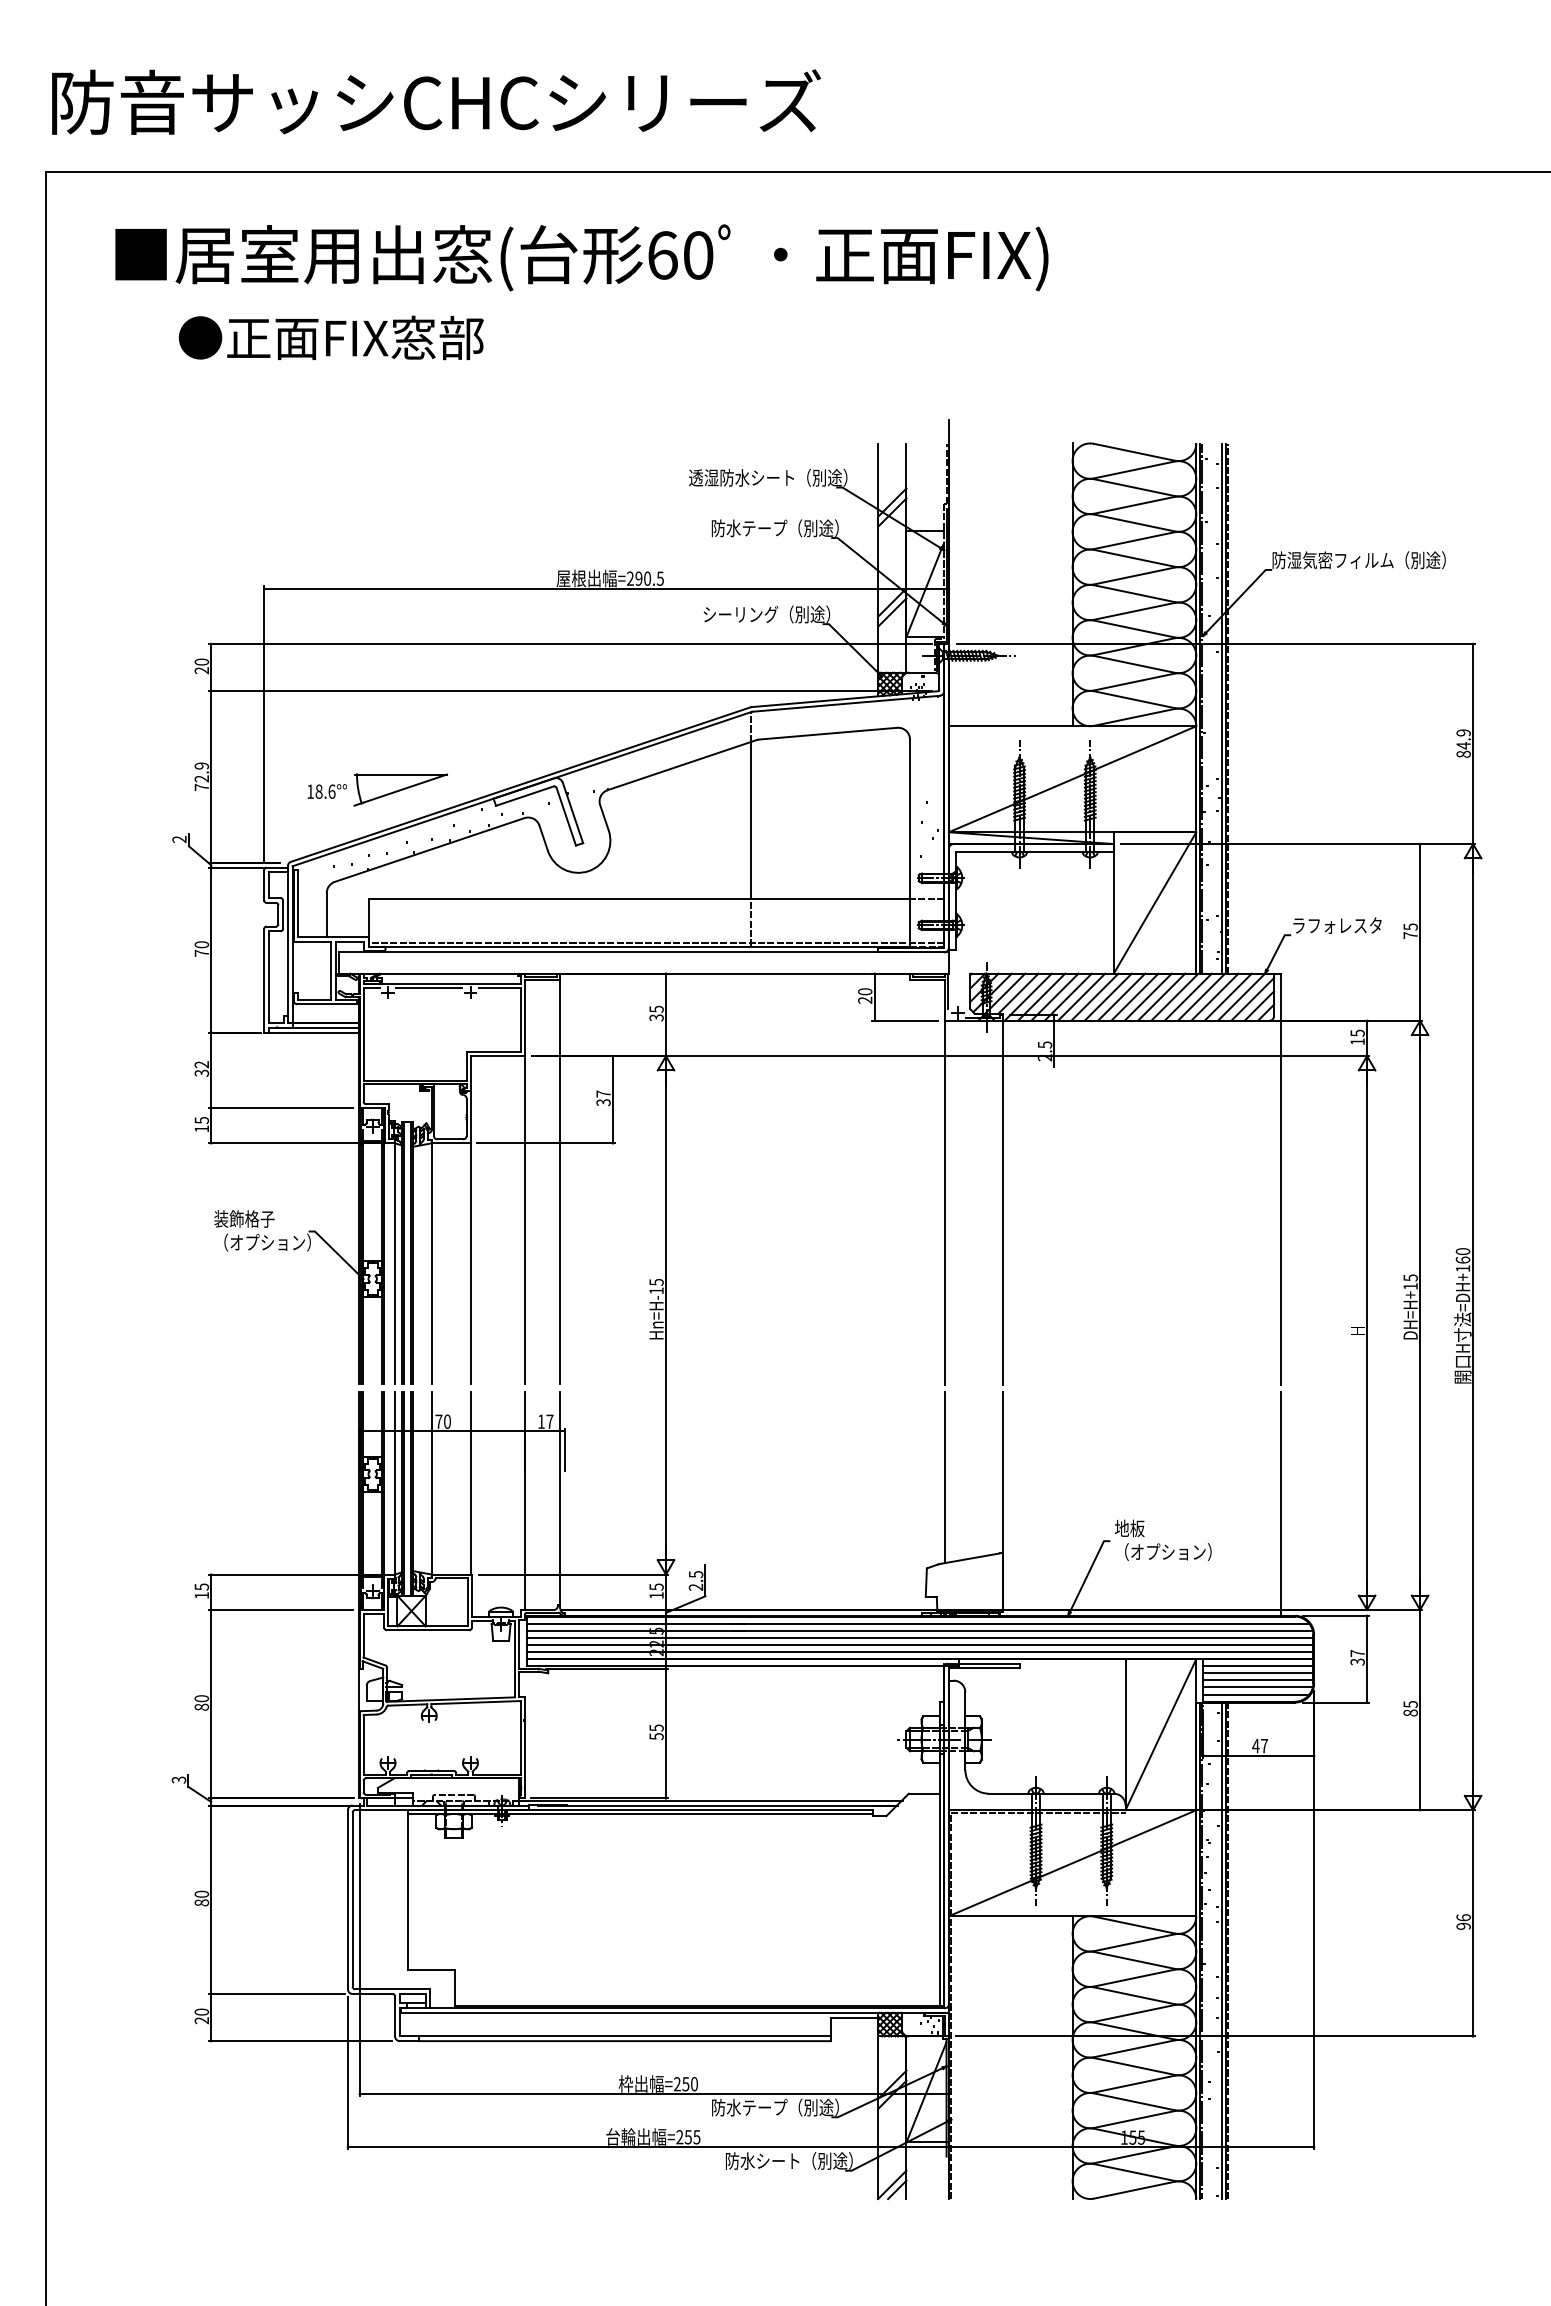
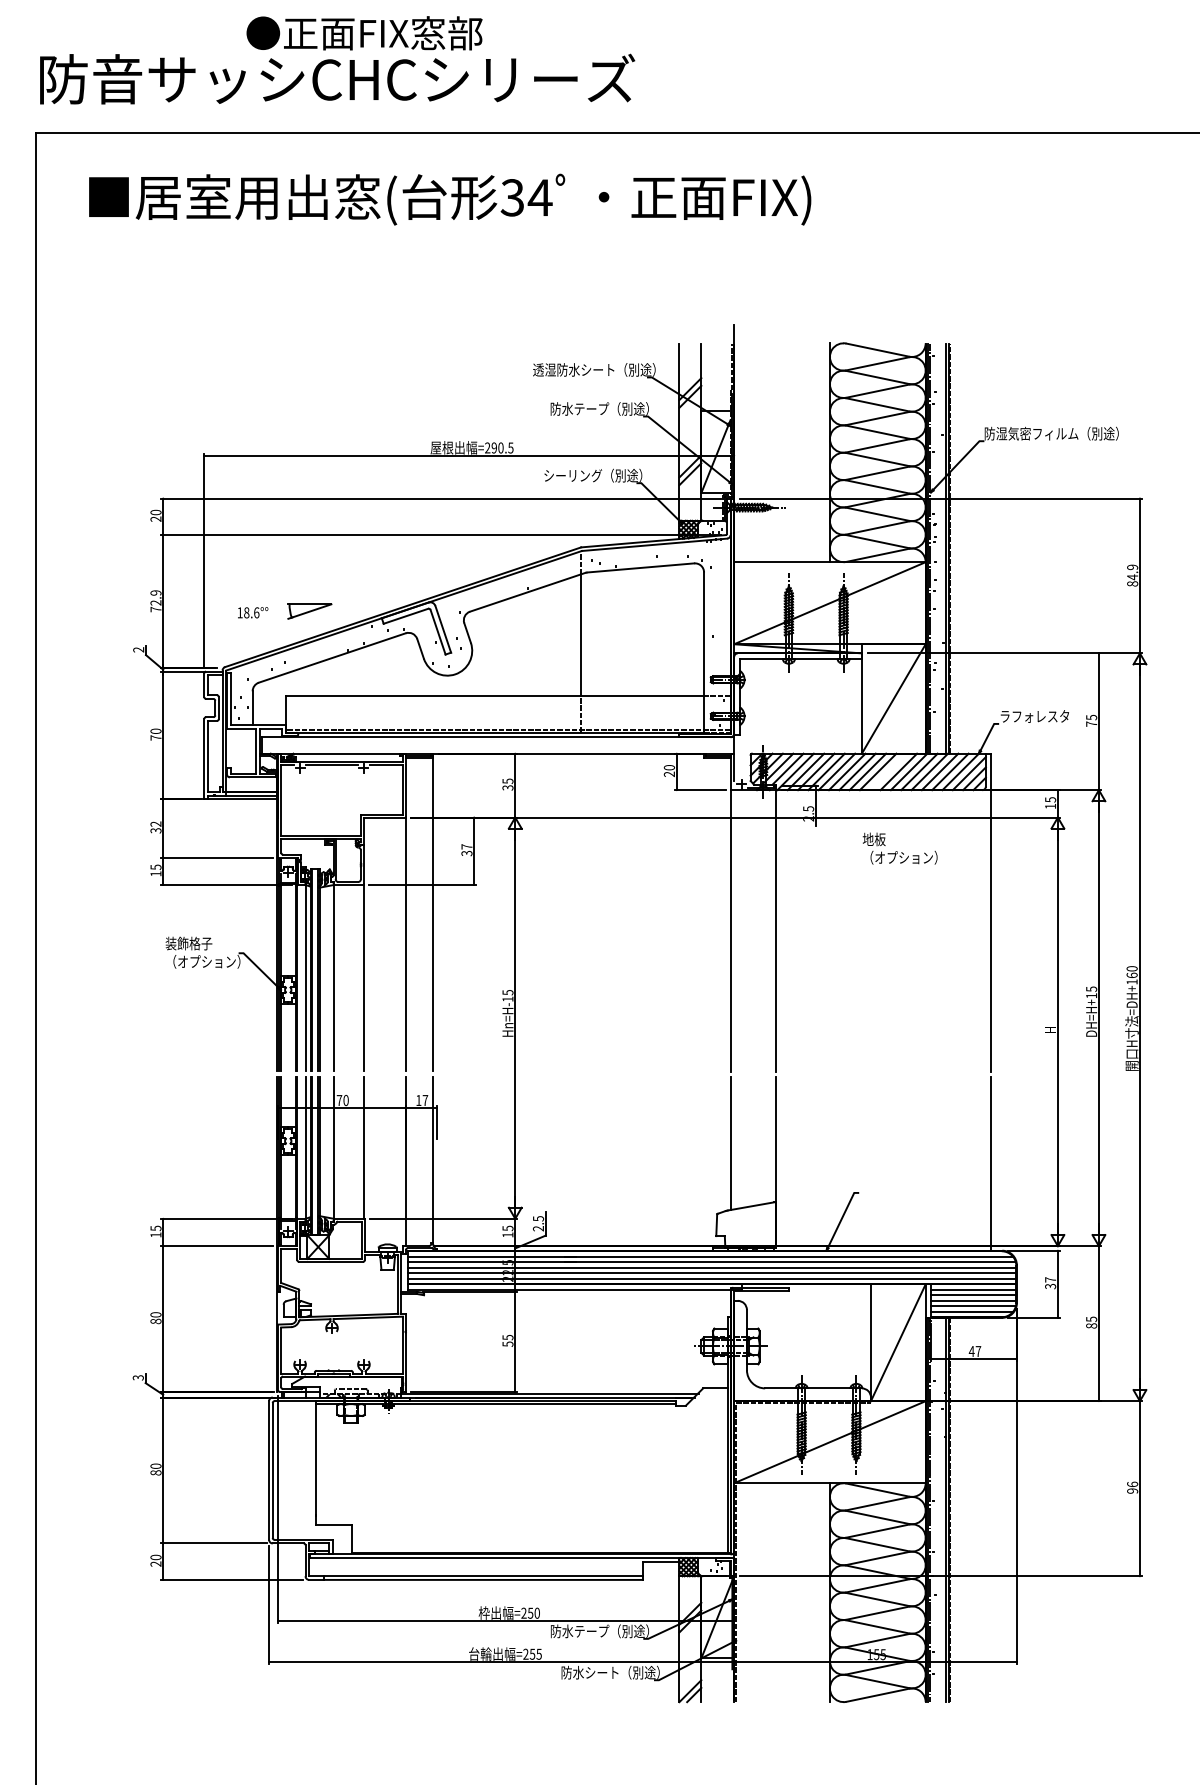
text: (680, 255) -> (526, 197), 60 -> 34
text: (330, 337) -> (363, 32), moved
part: (400, 789) -> (309, 611), size x0.6
line: (1147, 996) -> (887, 771), removed
text: (1163, 1539) -> (900, 847), moved

